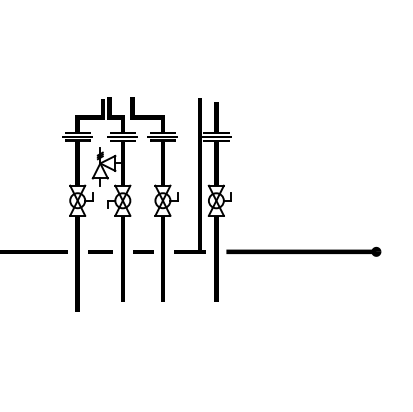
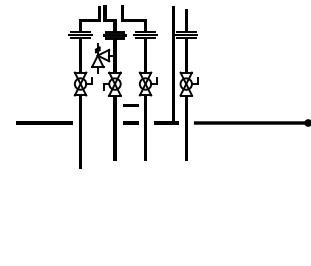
line: (143, 228) -> (130, 105), added
line: (100, 251) -> (97, 122), removed

